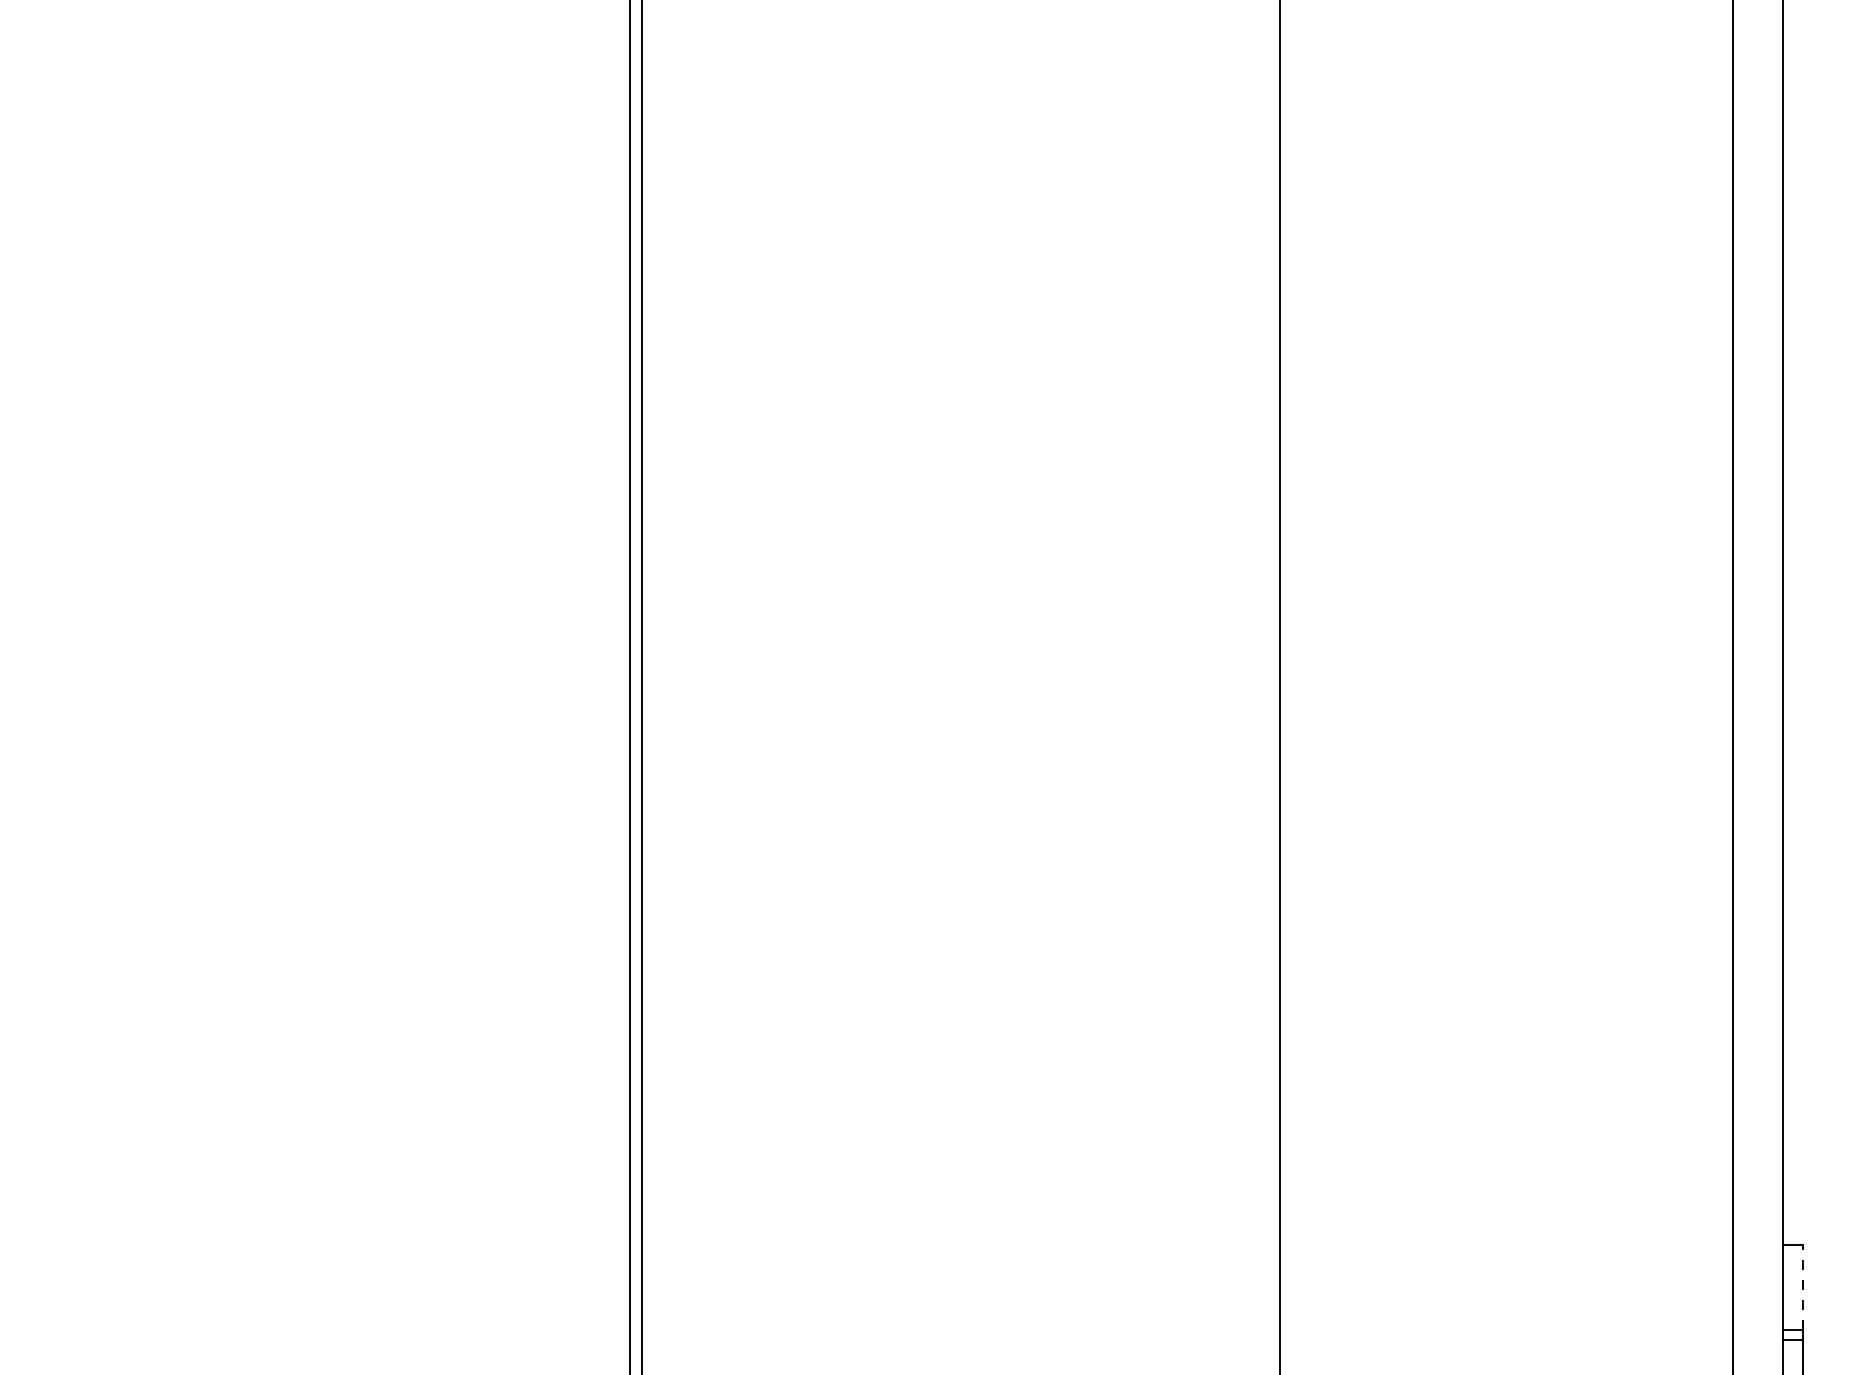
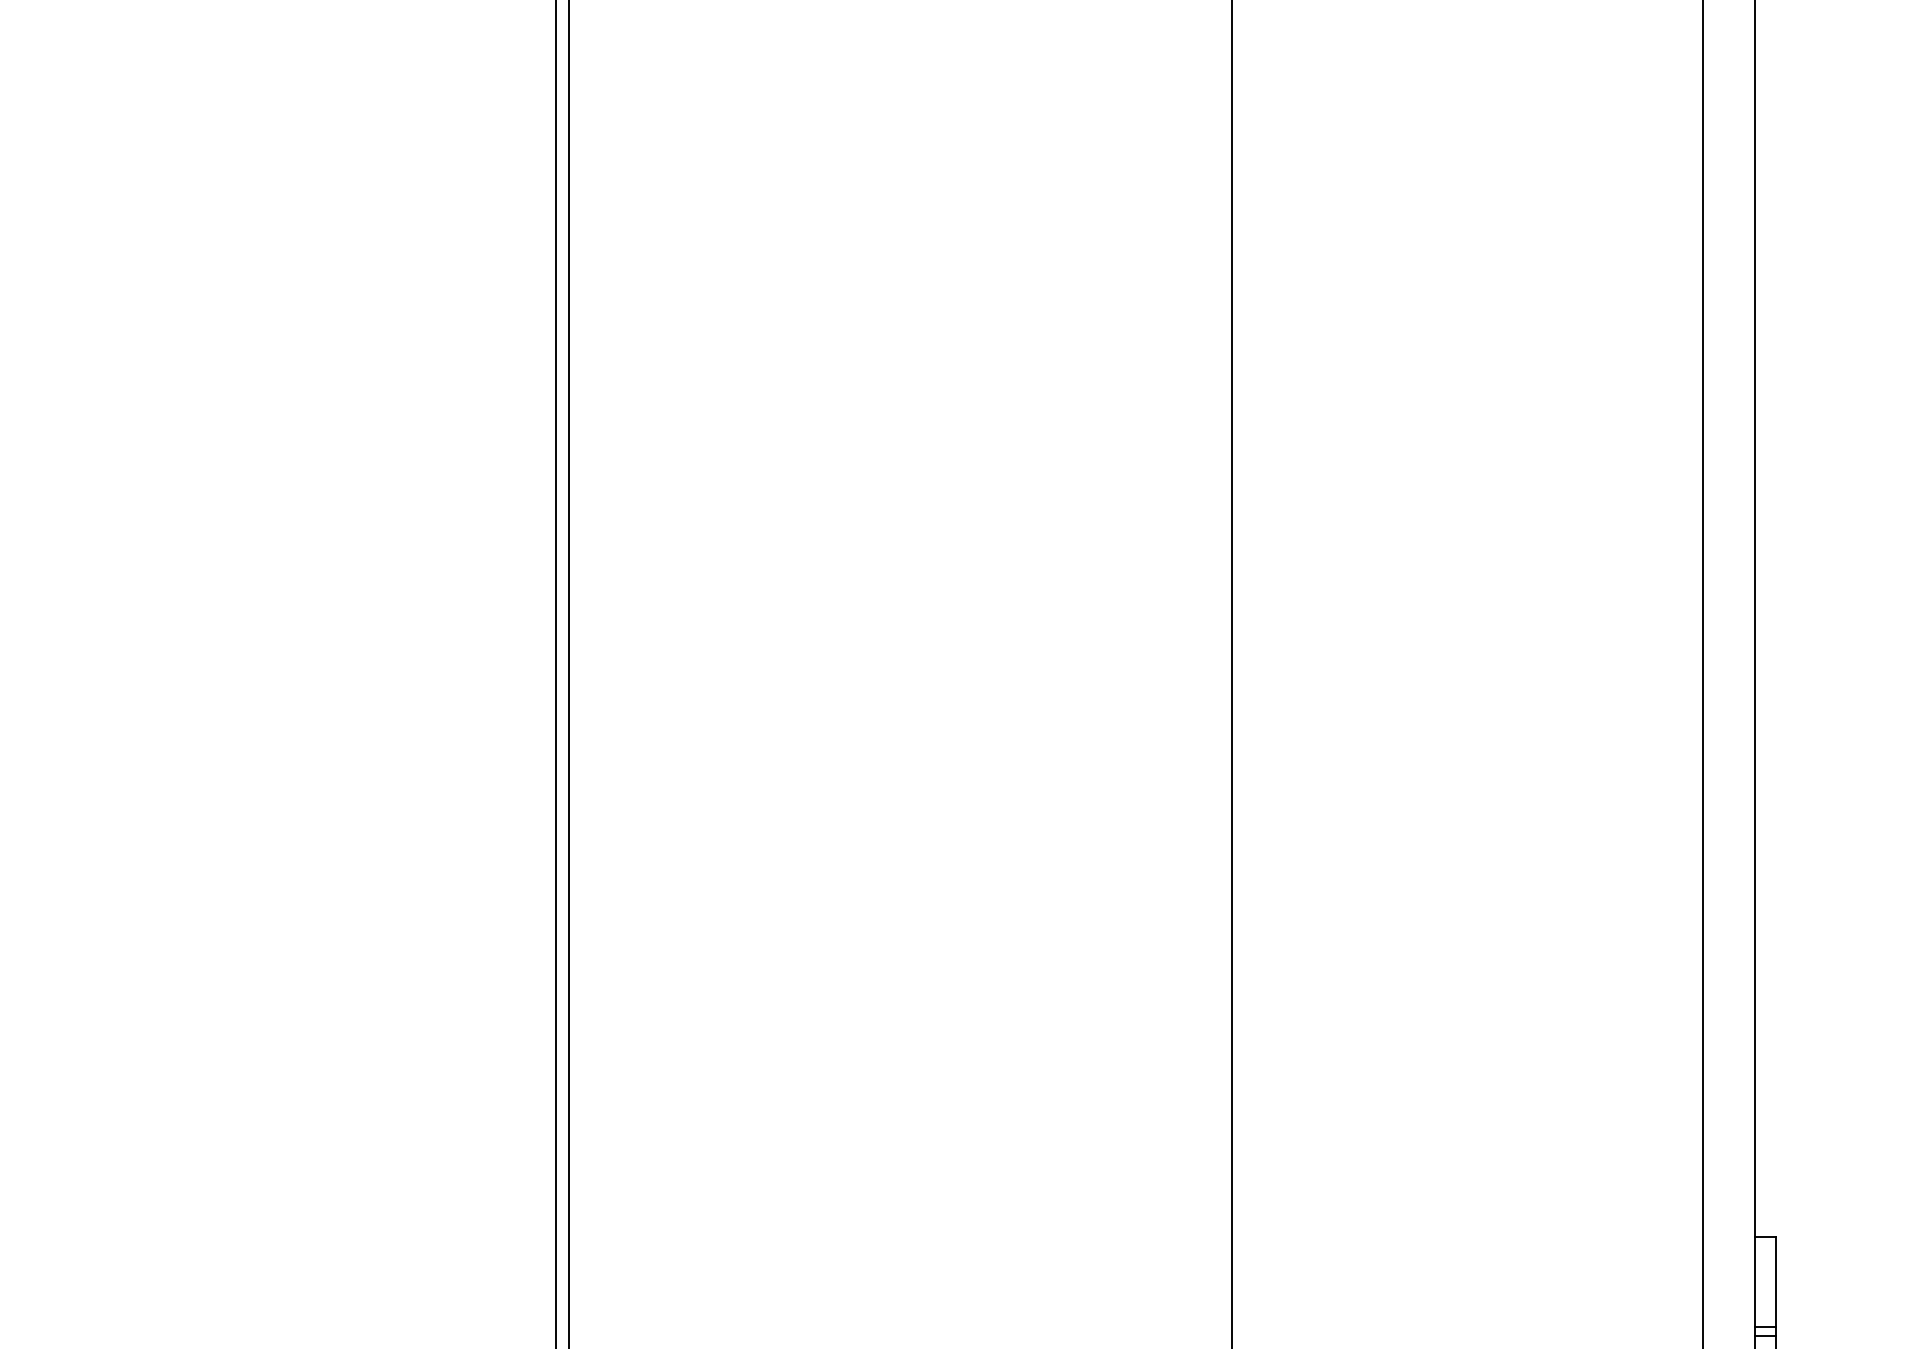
line: (1803, 1287) -> (1776, 1281), dashed -> solid

